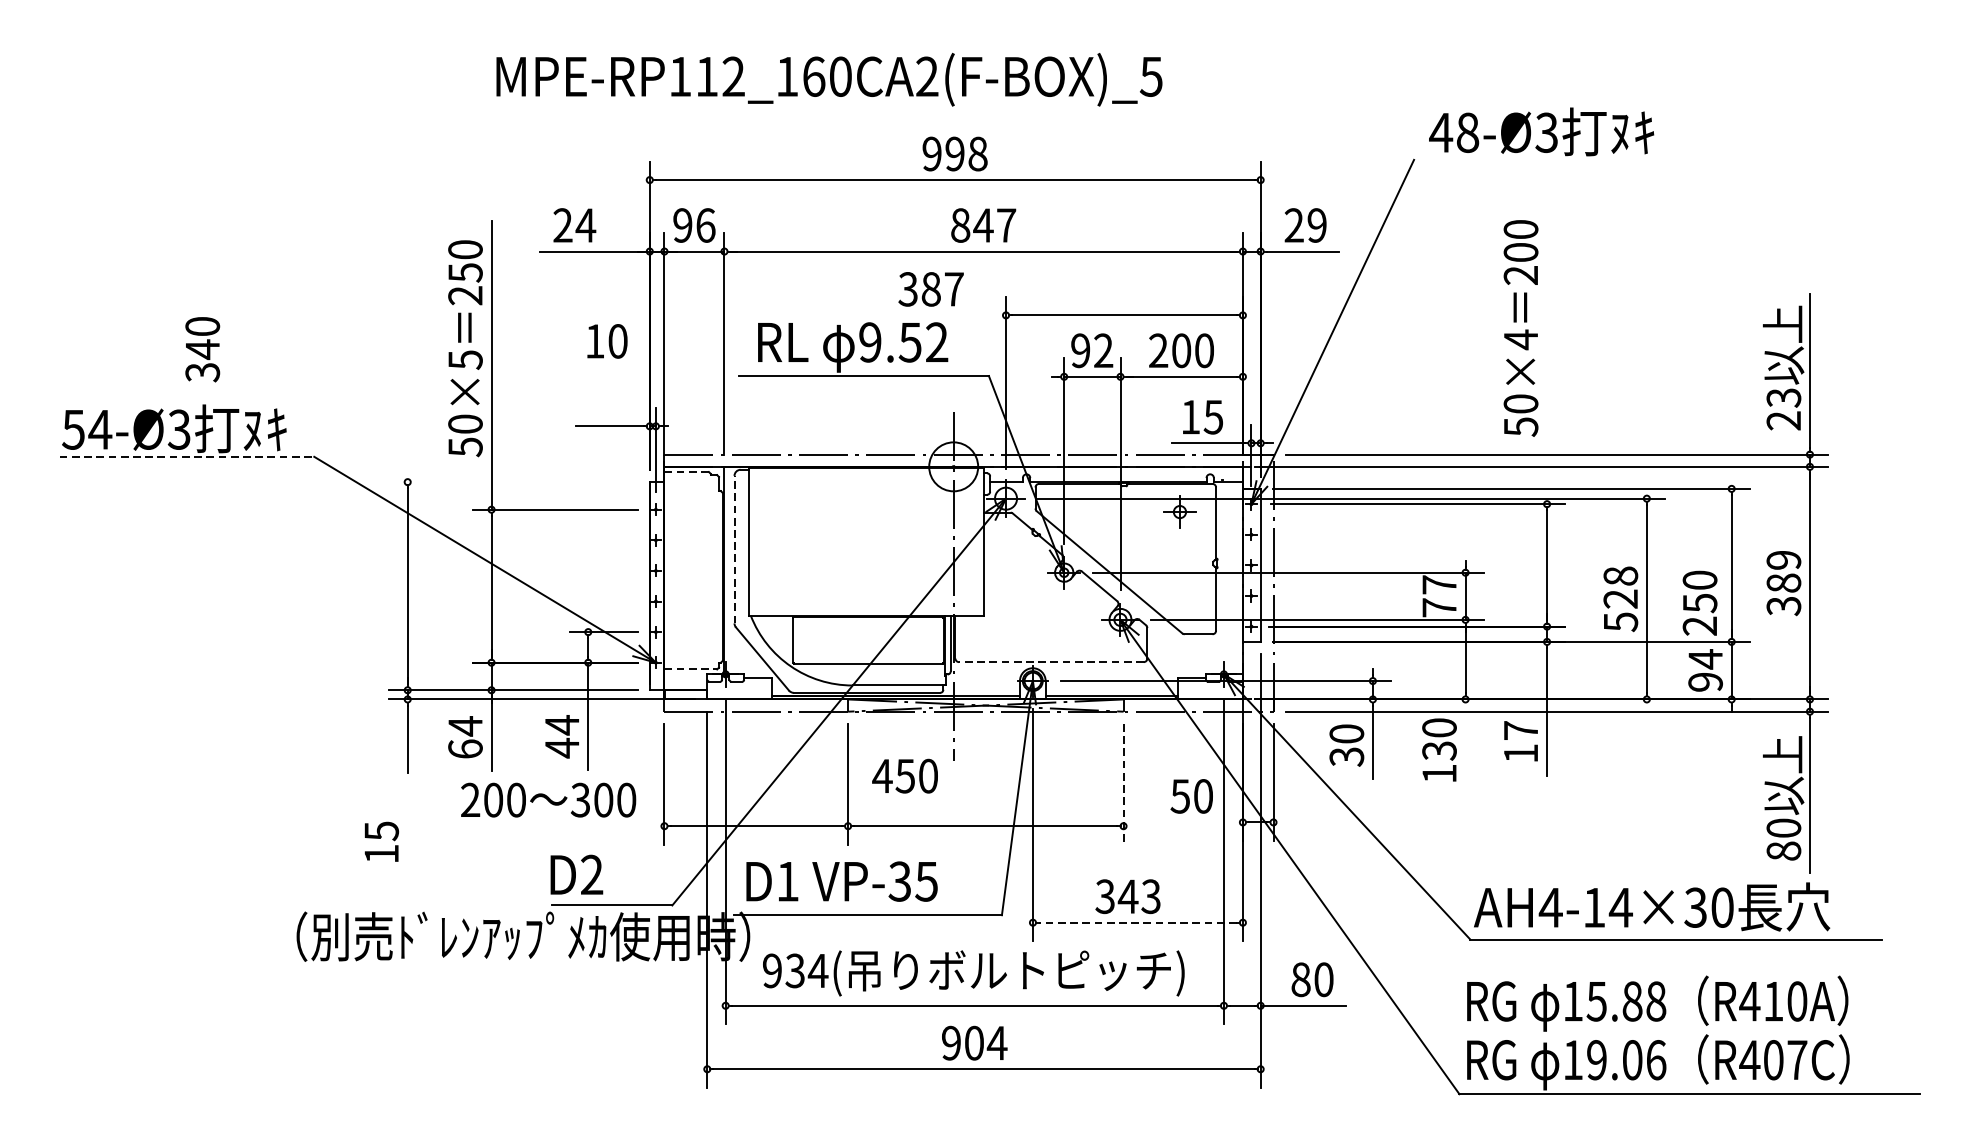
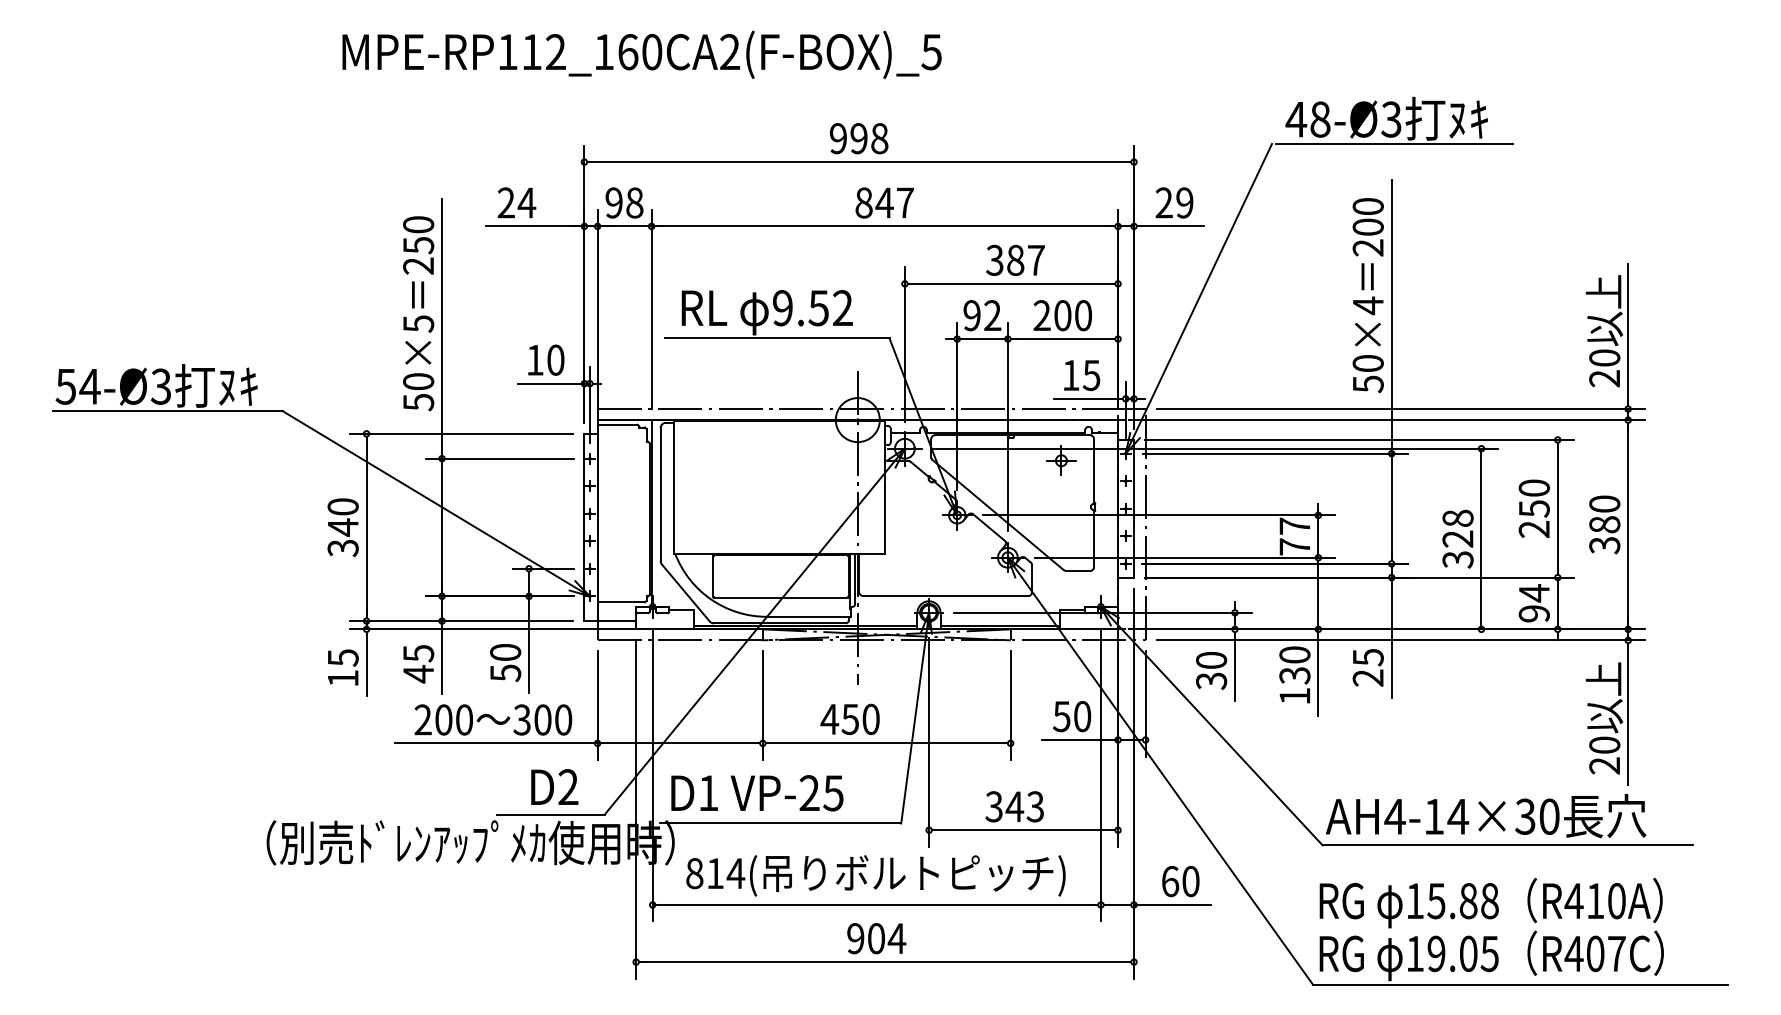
text: (828, 79) -> (641, 54), moved
line: (1549, 159) -> (1393, 143), added
text: (705, 224) -> (634, 202), 96 -> 98
text: (931, 288) -> (1015, 259), moved
text: (607, 340) -> (546, 359), moved
text: (201, 349) -> (342, 527), moved
line: (1546, 351) -> (1391, 316), added
text: (1783, 397) -> (1604, 357), 23 -> 20
line: (187, 457) -> (168, 411), dashed -> solid
line: (687, 471) -> (618, 424), dashed -> solid
line: (513, 481) -> (461, 433), added
line: (734, 549) -> (660, 494), dashed -> solid
text: (1783, 559) -> (1604, 503), 389 -> 380
text: (1699, 602) -> (1533, 508), moved
text: (1620, 621) -> (1457, 559), 528 -> 328
line: (1051, 661) -> (945, 595), dashed -> solid
line: (691, 669) -> (621, 602), dashed -> solid
text: (562, 736) -> (505, 662), 44 -> 50
text: (465, 737) -> (418, 663), 64 -> 45
text: (1520, 741) -> (1367, 667), 17 -> 25
line: (1465, 747) -> (1318, 672), added
text: (904, 775) -> (849, 718), moved
line: (1123, 785) -> (1010, 706), dashed -> solid
line: (1201, 822) -> (1080, 740), added
line: (550, 826) -> (495, 743), added
text: (382, 841) -> (343, 667), moved
text: (1783, 850) -> (1604, 765), 80 -> 20
text: (576, 874) -> (554, 786), moved
text: (899, 881) -> (809, 793), VP-35 -> VP-25
line: (1137, 923) -> (1023, 830), dashed -> solid
text: (783, 970) -> (704, 873), 934( -> 814(
text: (1301, 979) -> (1170, 881), 80 -> 60
text: (1655, 1059) -> (1489, 953), 19.06 -> 19.05

